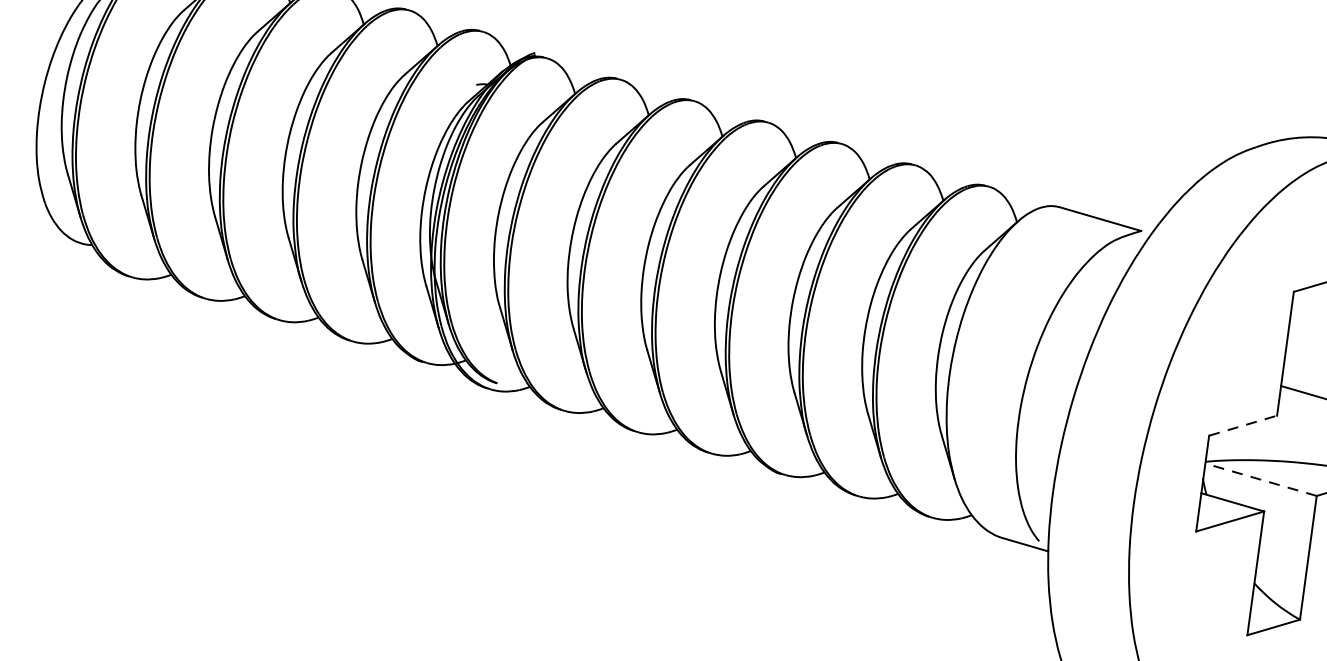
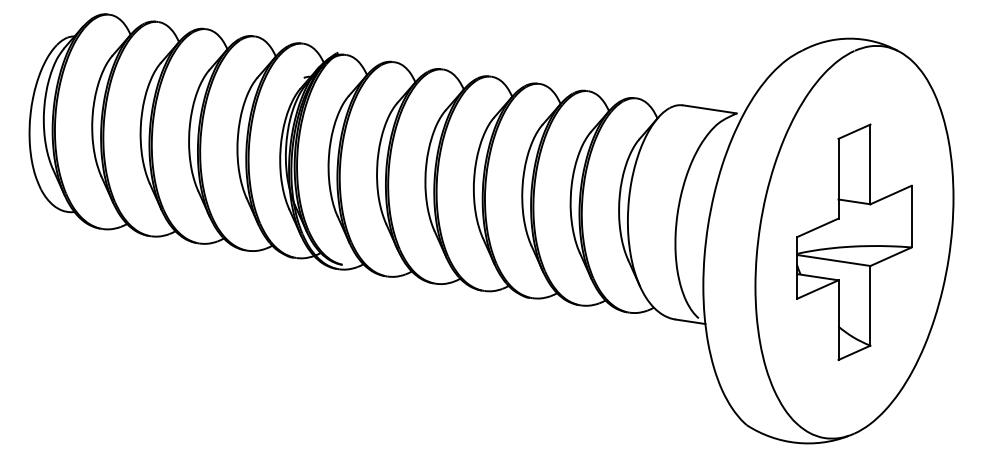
line: (1242, 425) -> (817, 227), dashed -> solid
line: (1260, 479) -> (833, 260), dashed -> solid

